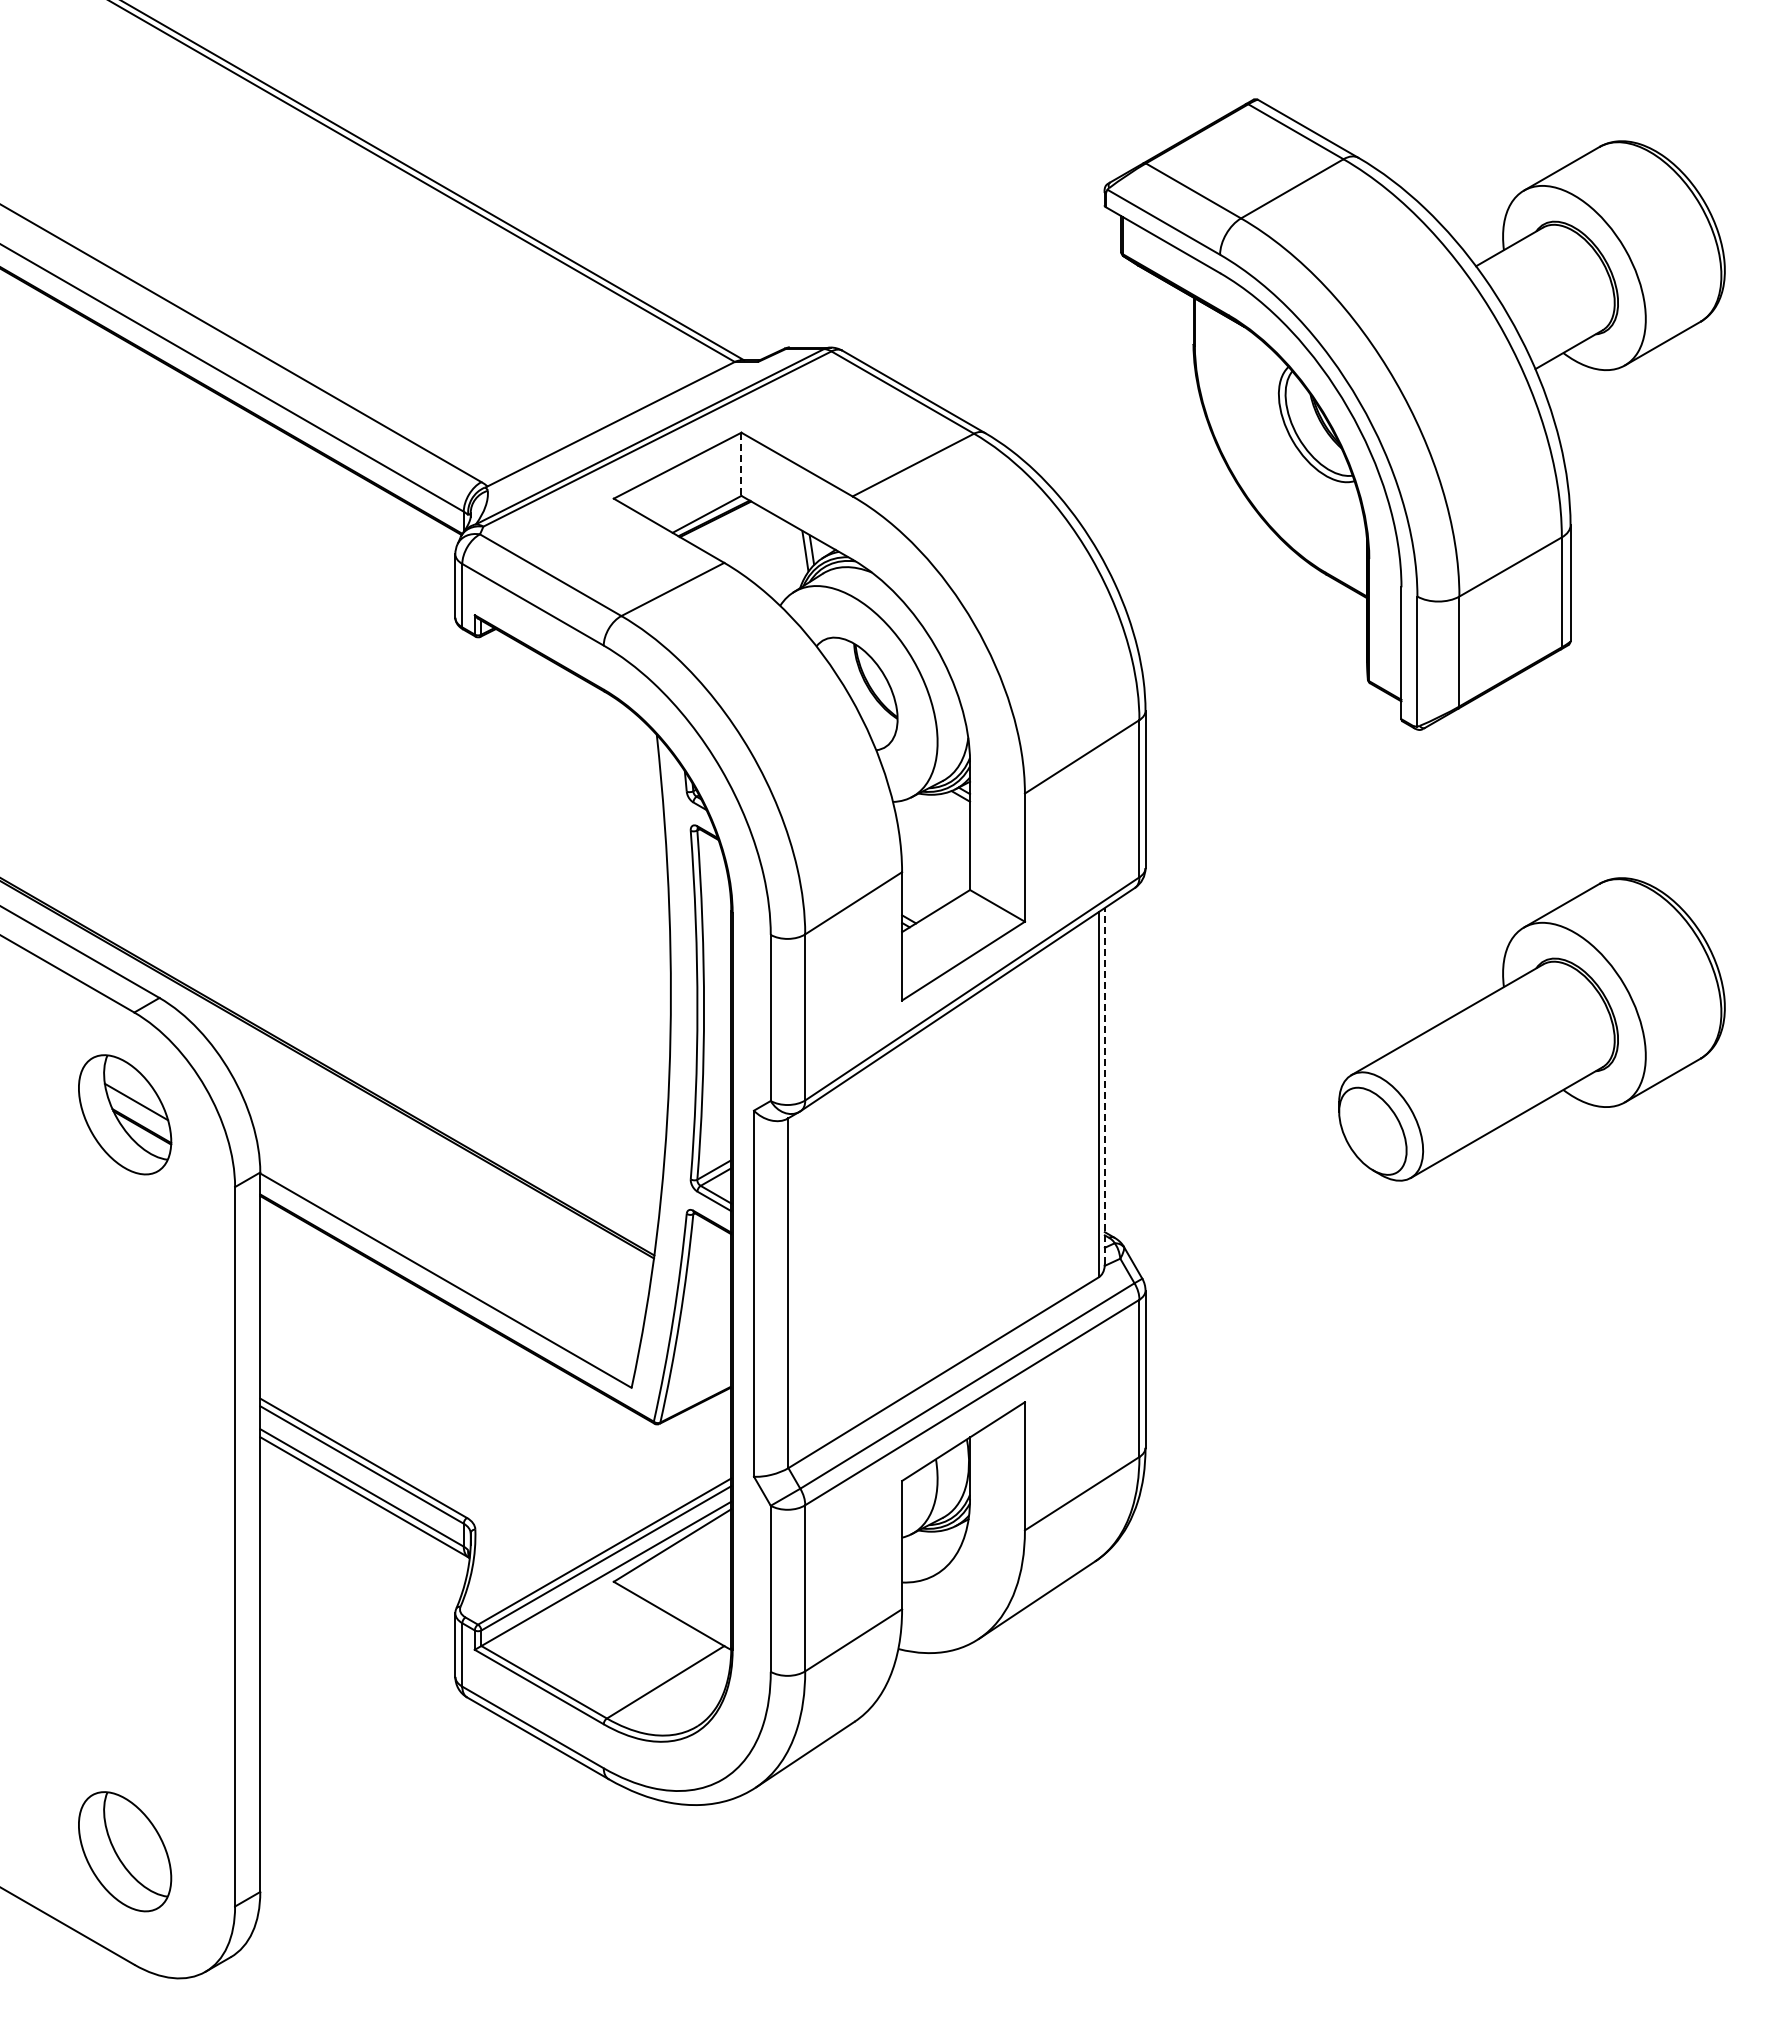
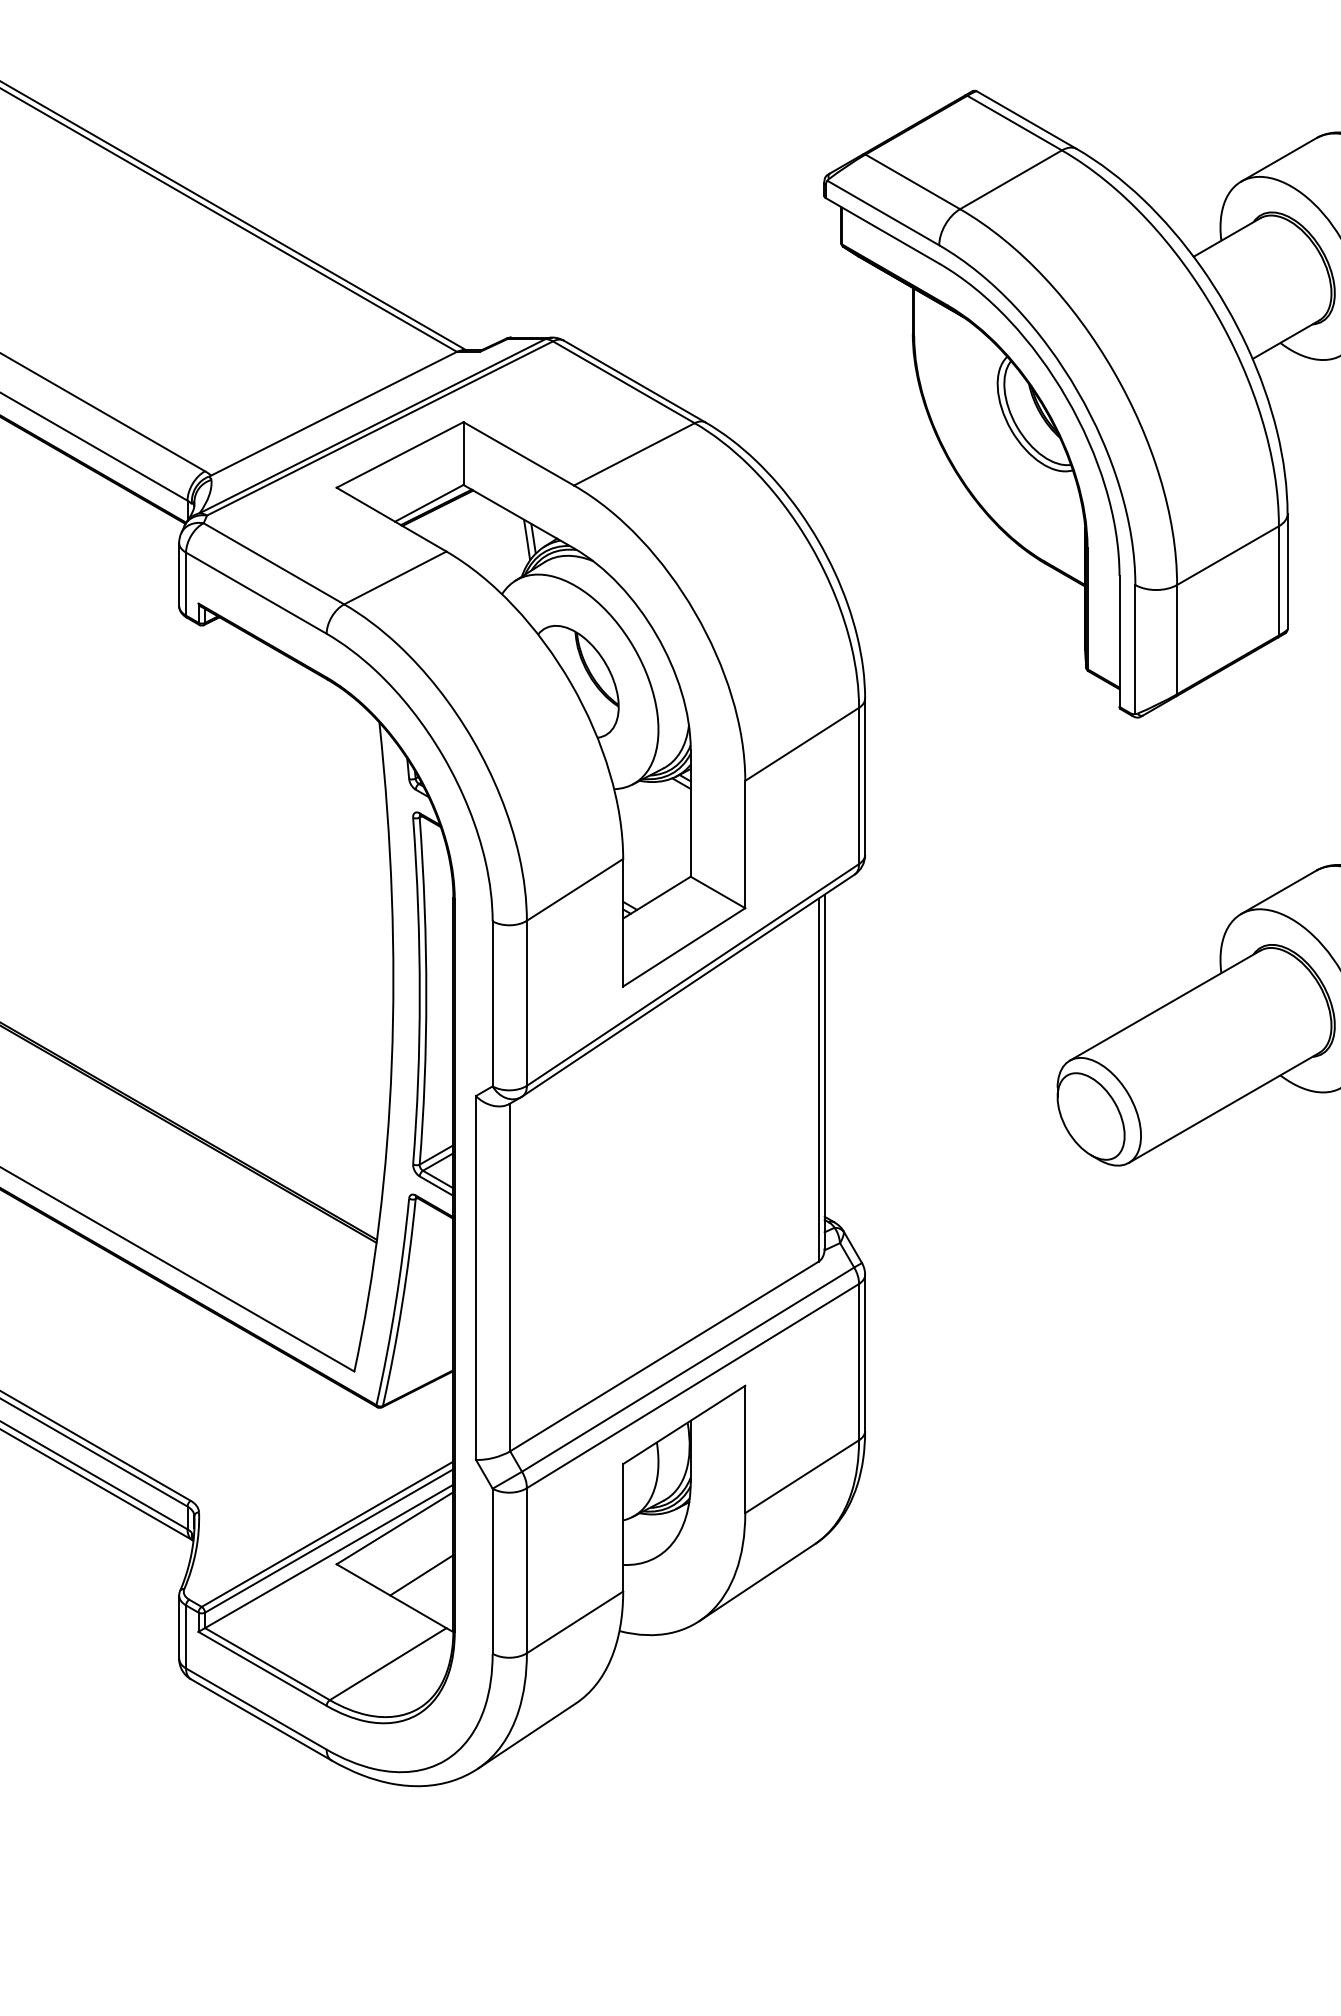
line: (741, 464) -> (463, 453), dashed -> solid
line: (1104, 1085) -> (824, 1070), dashed -> solid
line: (699, 1592) -> (421, 1574), added

